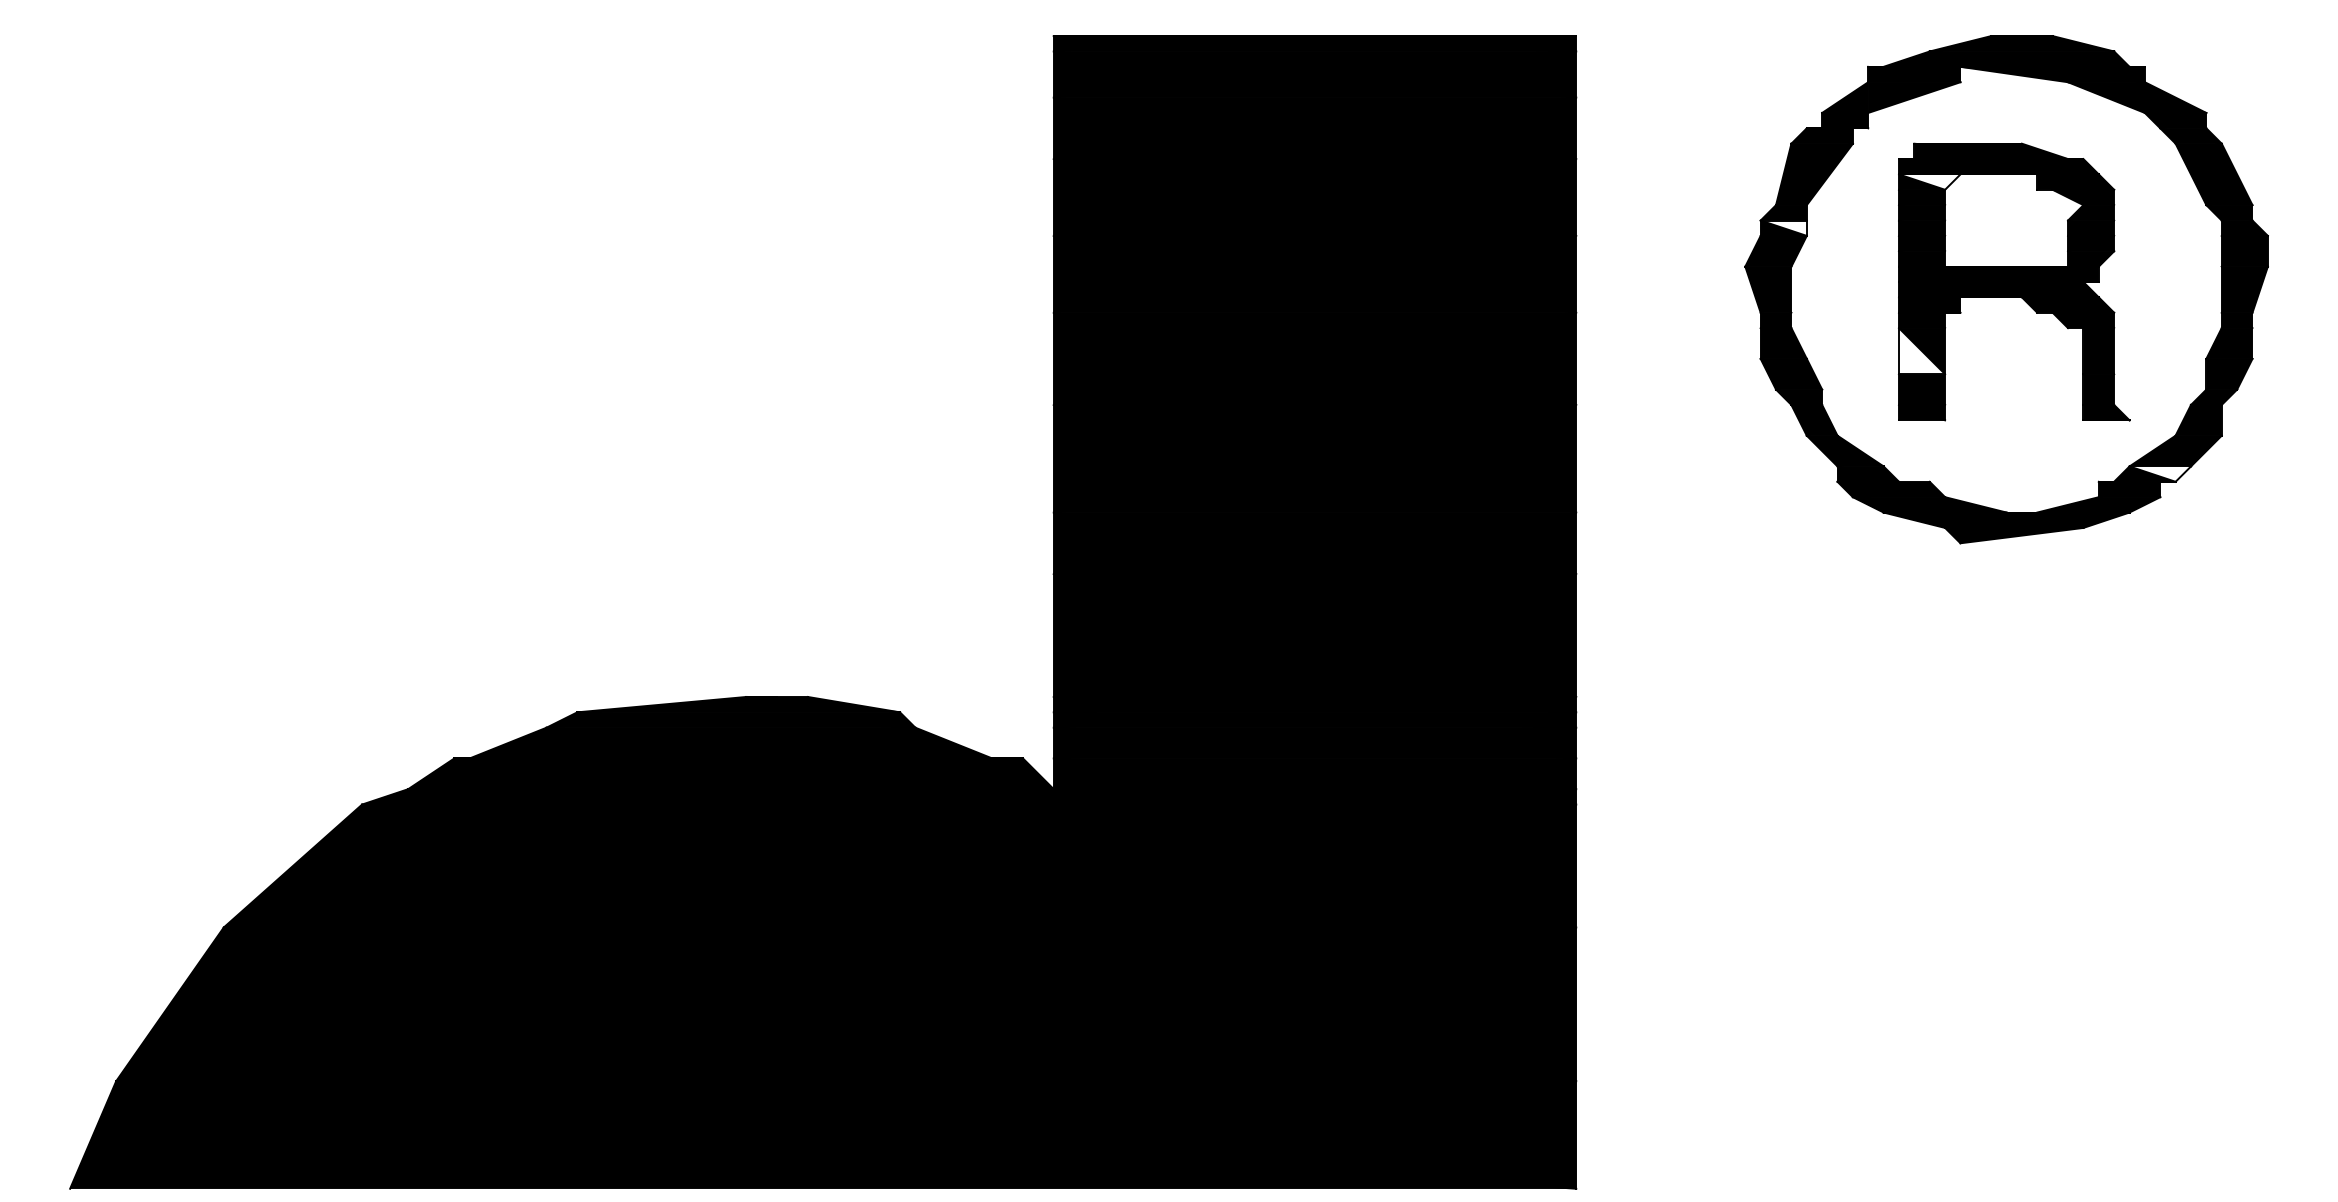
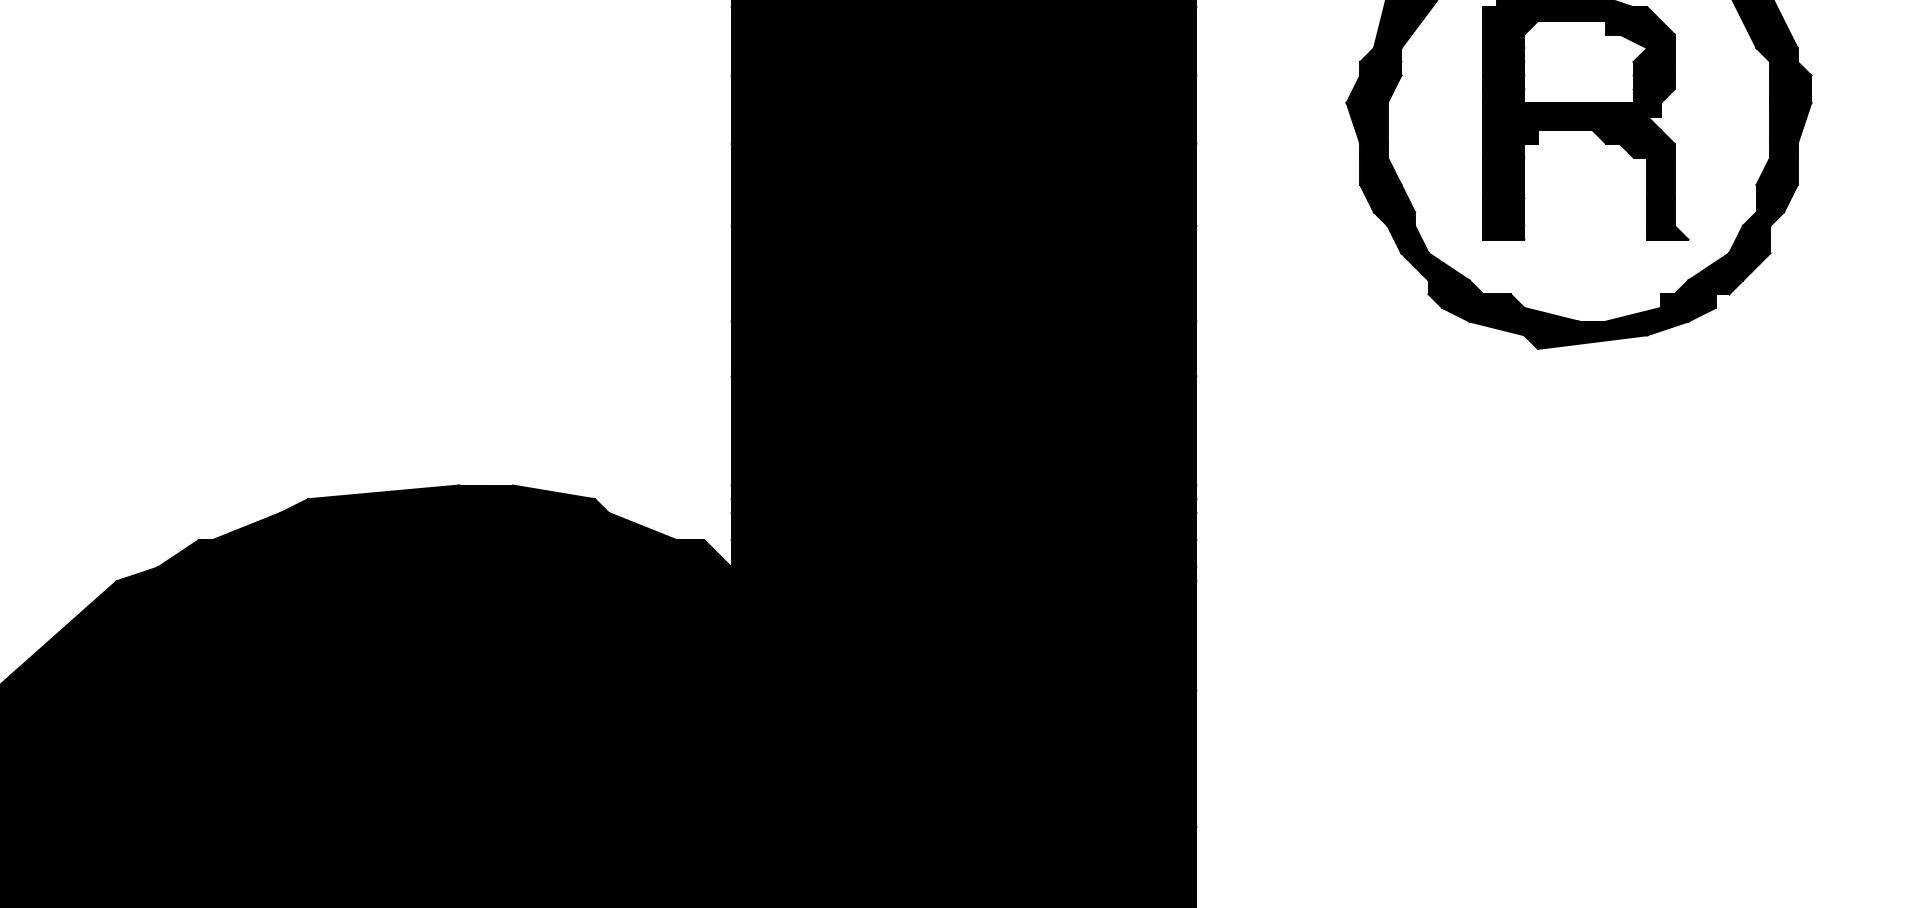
fill: (1929, 181) -> (1510, 27), added
fill: (1783, 227) -> (1380, 68), added
fill: (1922, 351) -> (1504, 178), added
fill: (2160, 473) -> (1715, 286), added

